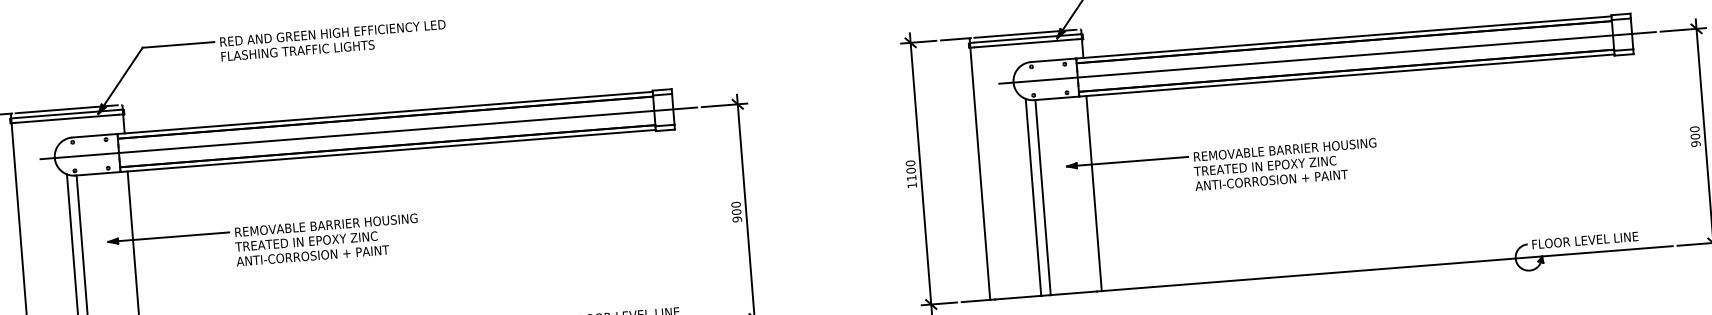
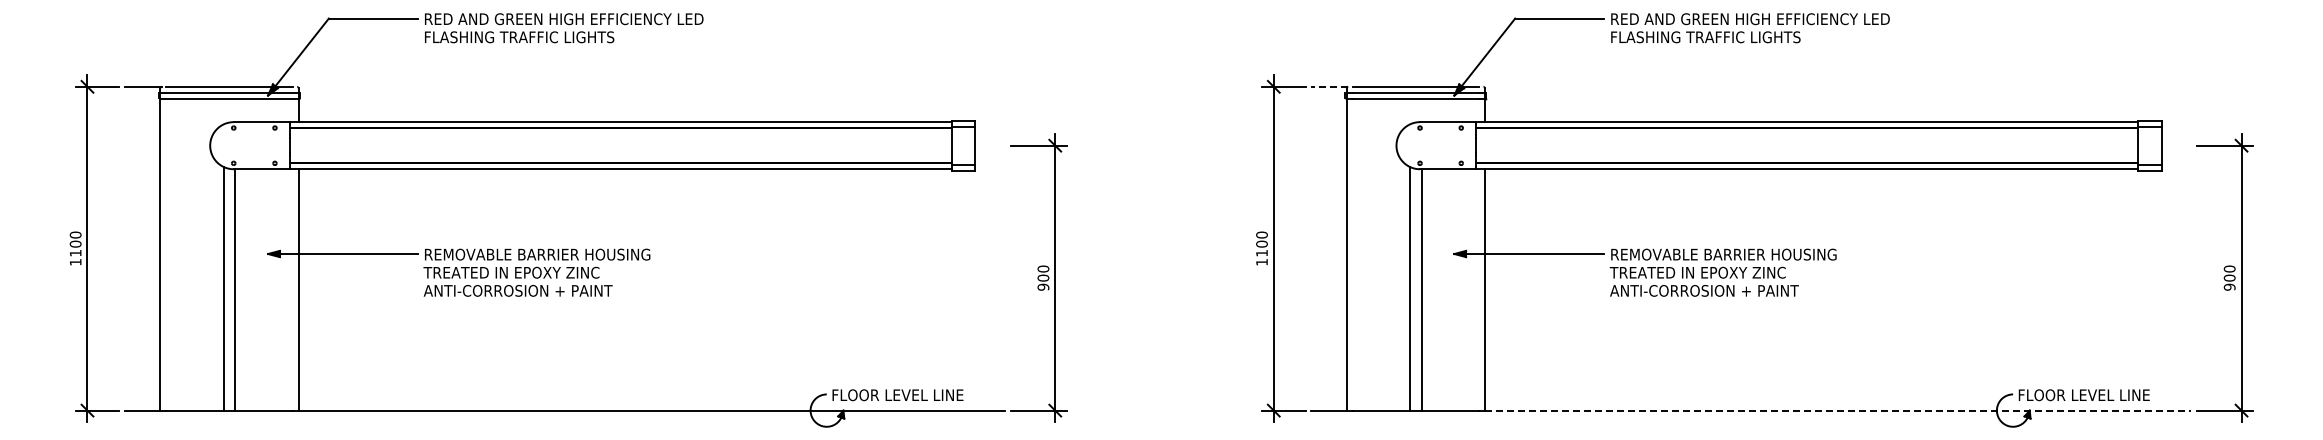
line: (955, 39) -> (1329, 86), solid -> dashed
line: (1327, 57) -> (1784, 145), removed
line: (368, 133) -> (598, 145), removed
line: (1387, 268) -> (1838, 410), solid -> dashed

